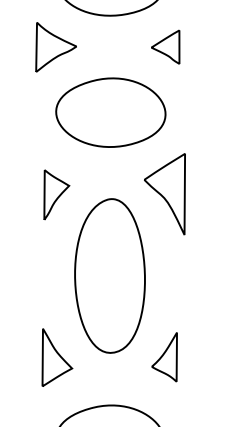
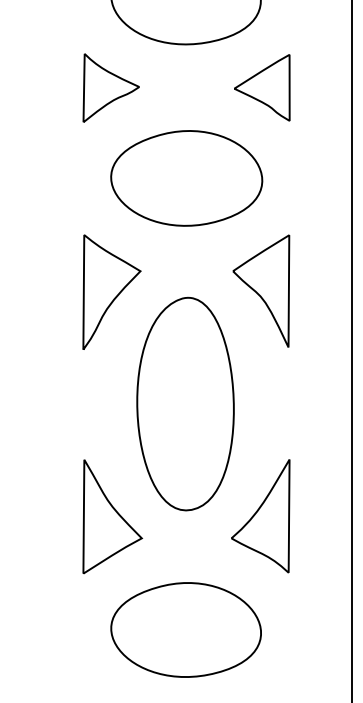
part: (165, 46) -> (262, 87), size x1.43
part: (56, 194) -> (111, 291), size x1.67
part: (57, 357) -> (112, 516), size x1.43
part: (164, 357) -> (260, 516), size x1.67

